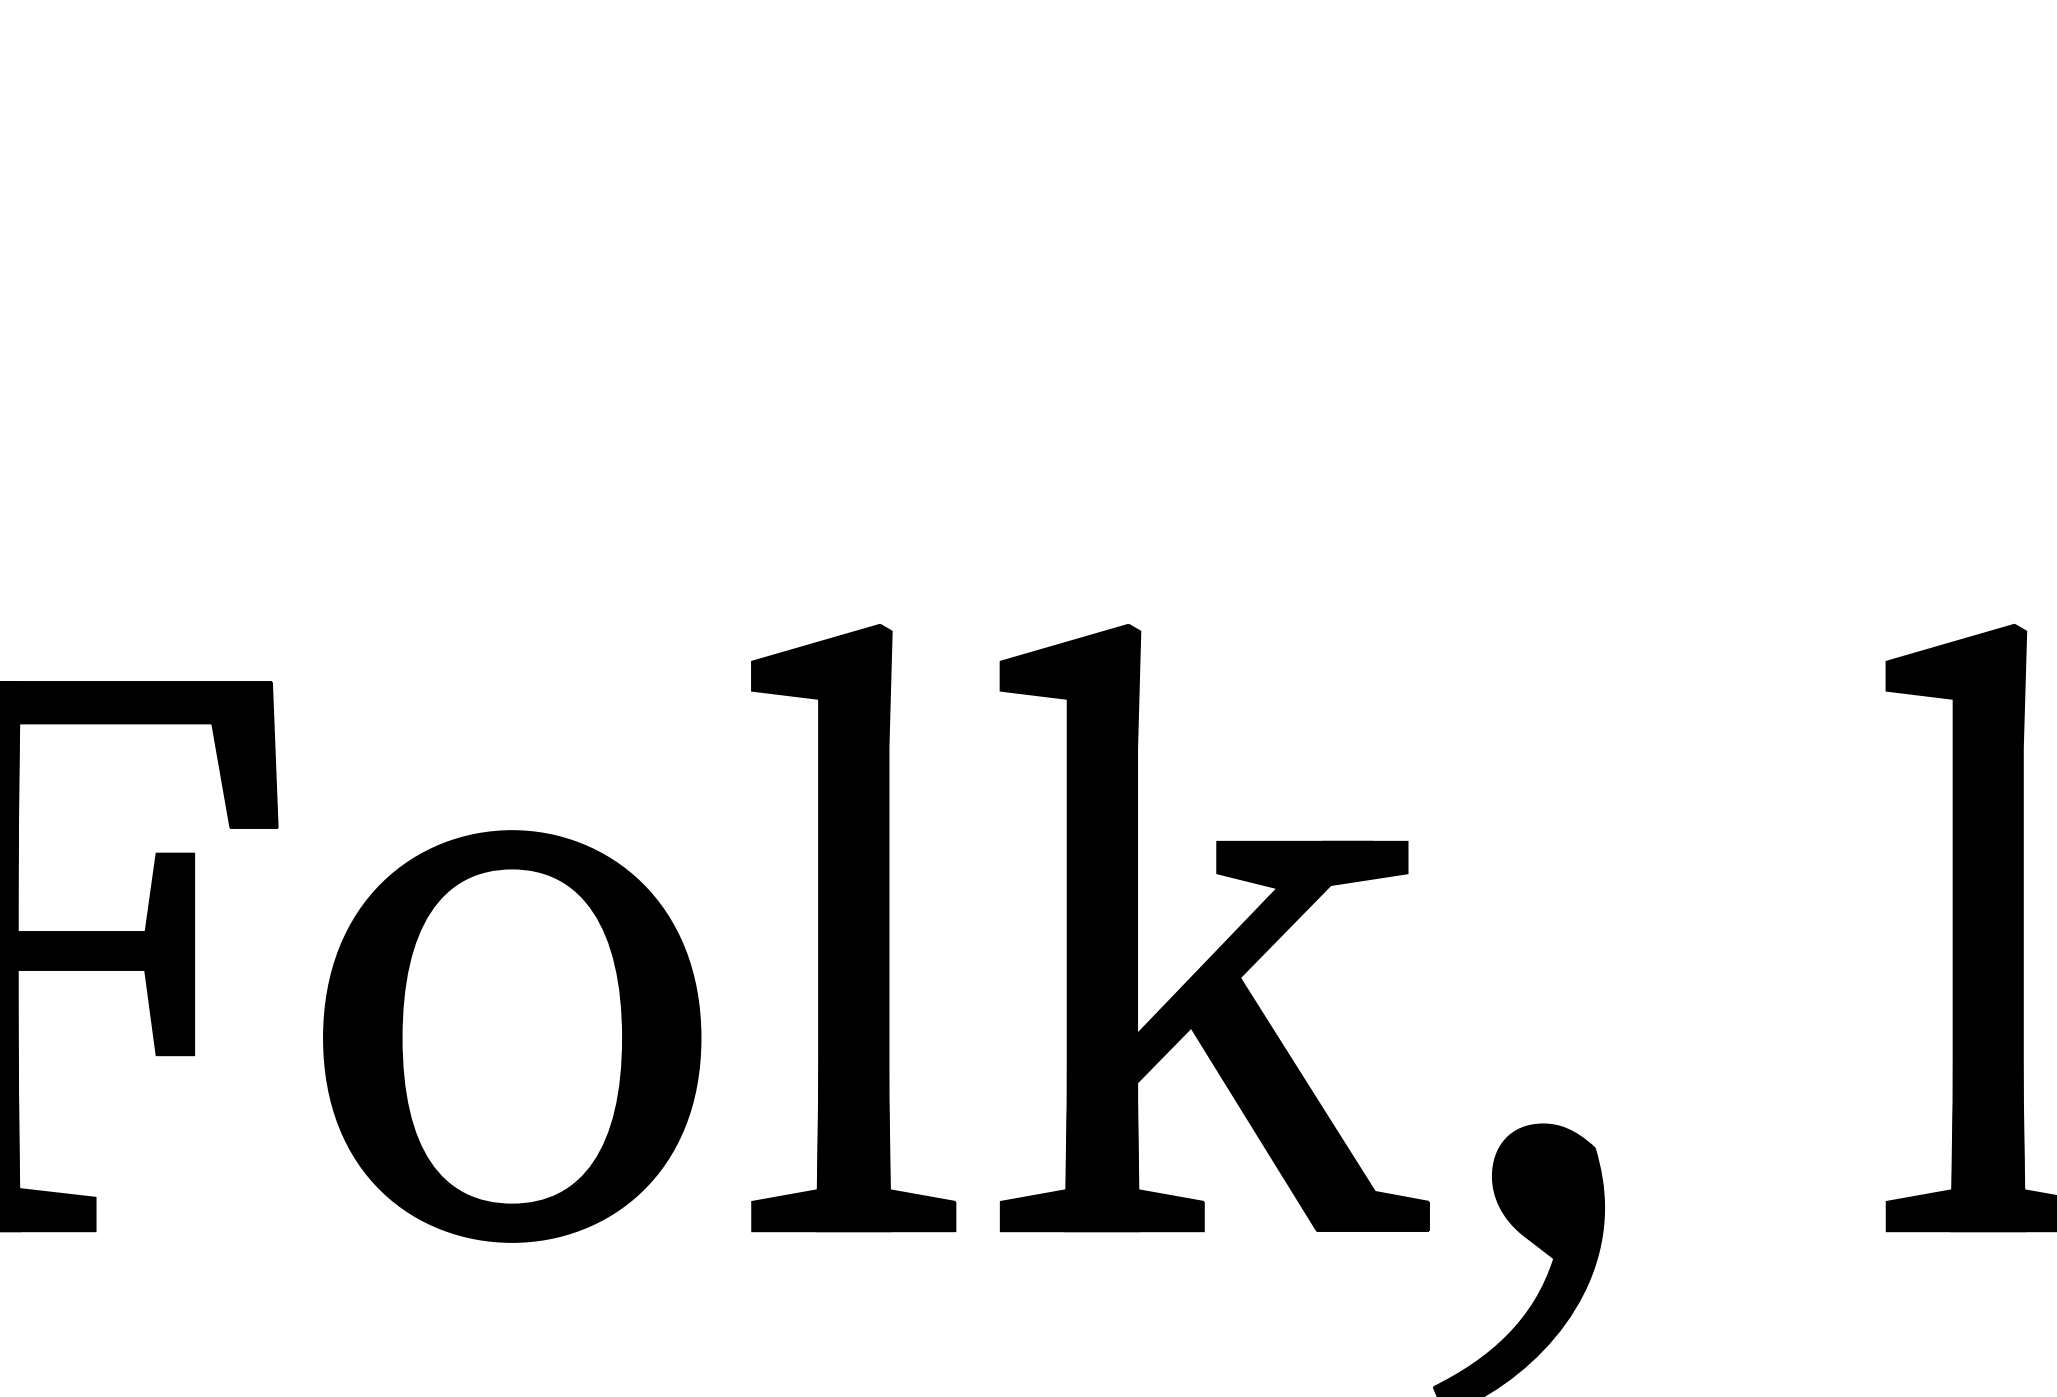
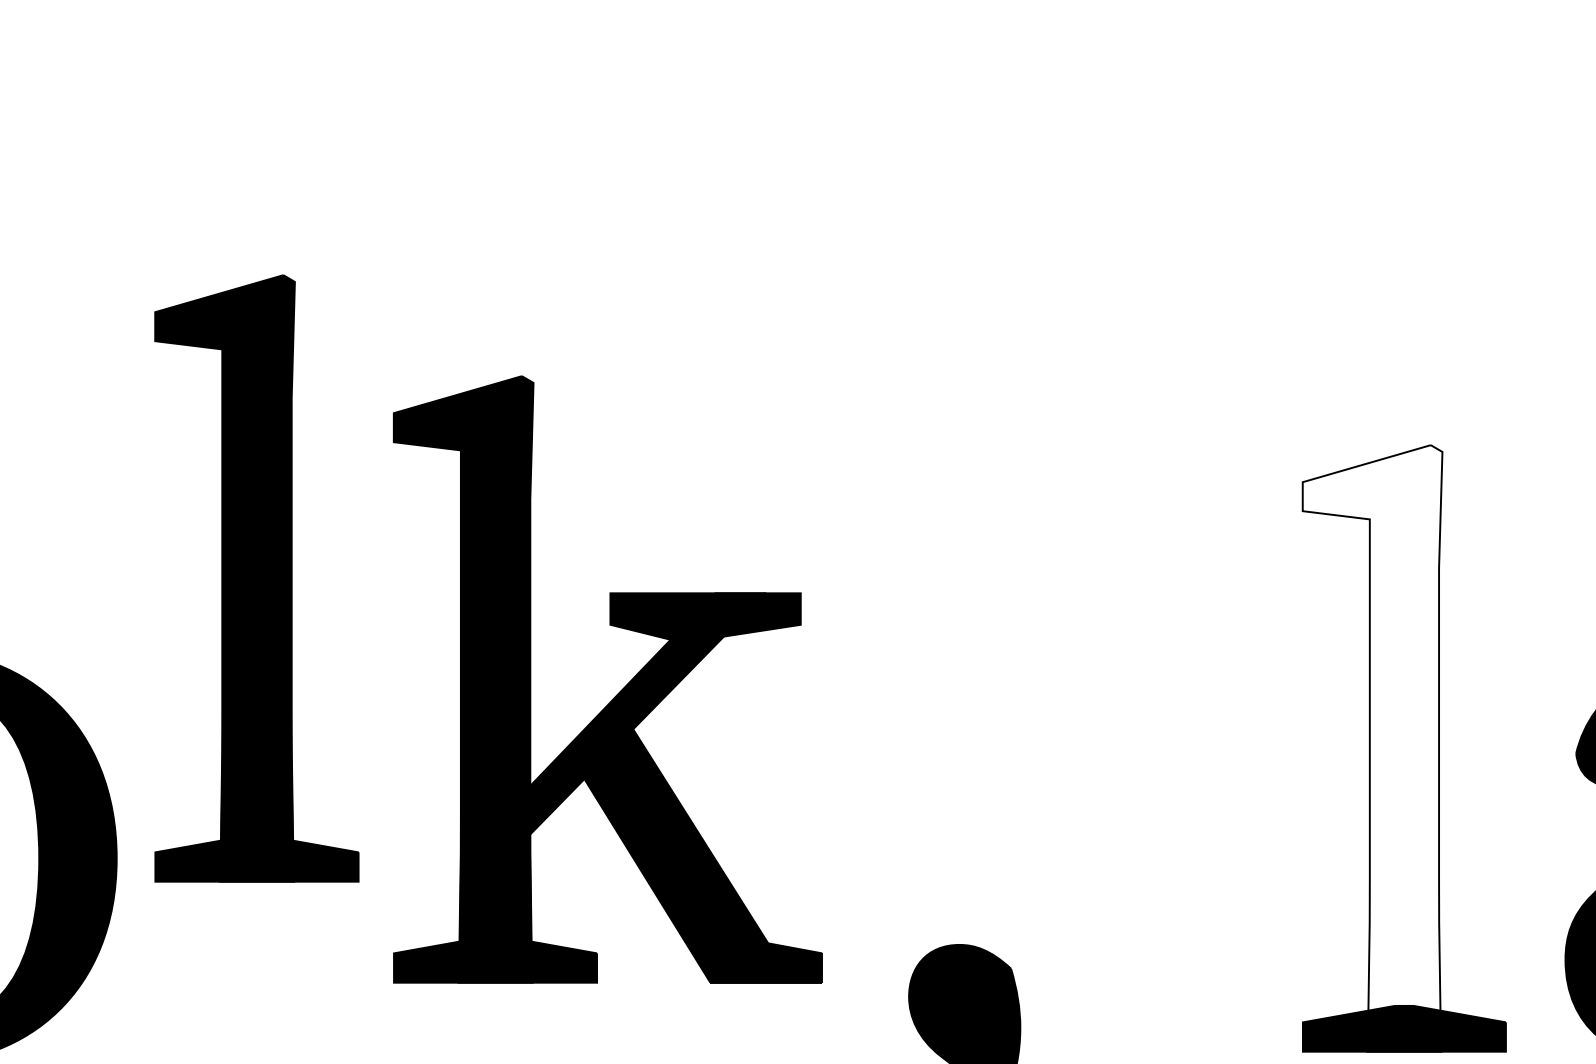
fill: (1956, 927) -> (1372, 747), removed
part: (853, 928) -> (256, 578), moved
part: (1226, 939) -> (619, 690), moved

